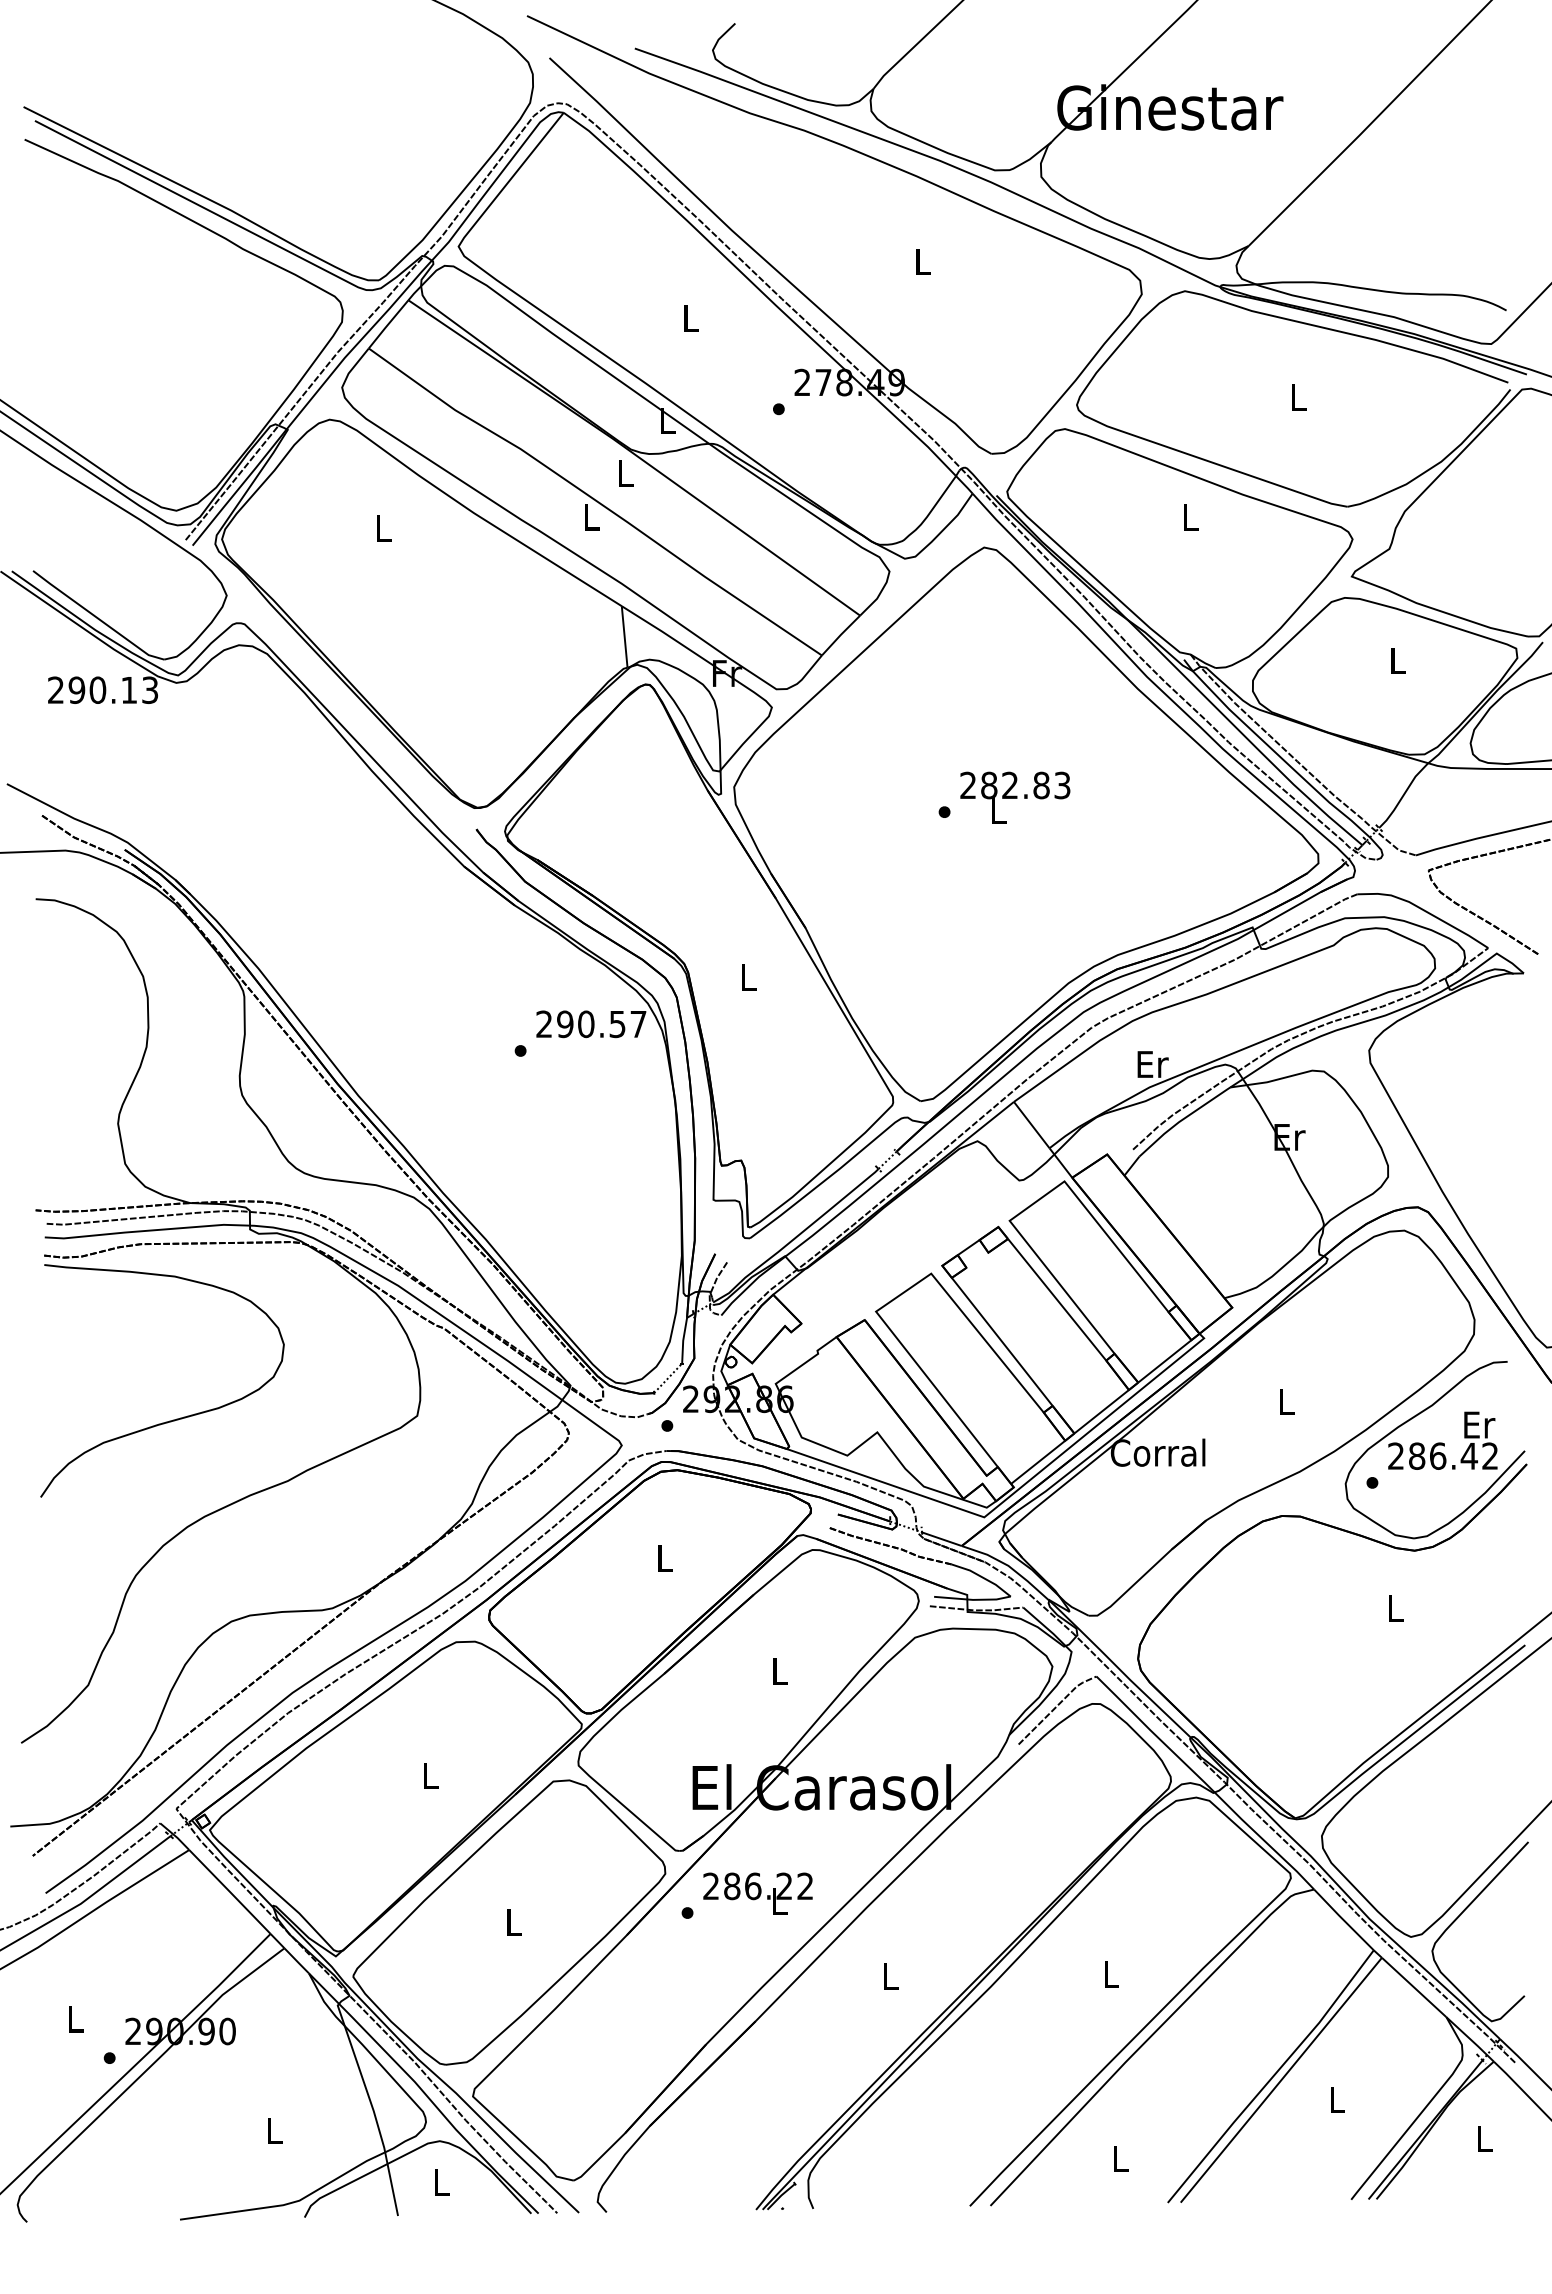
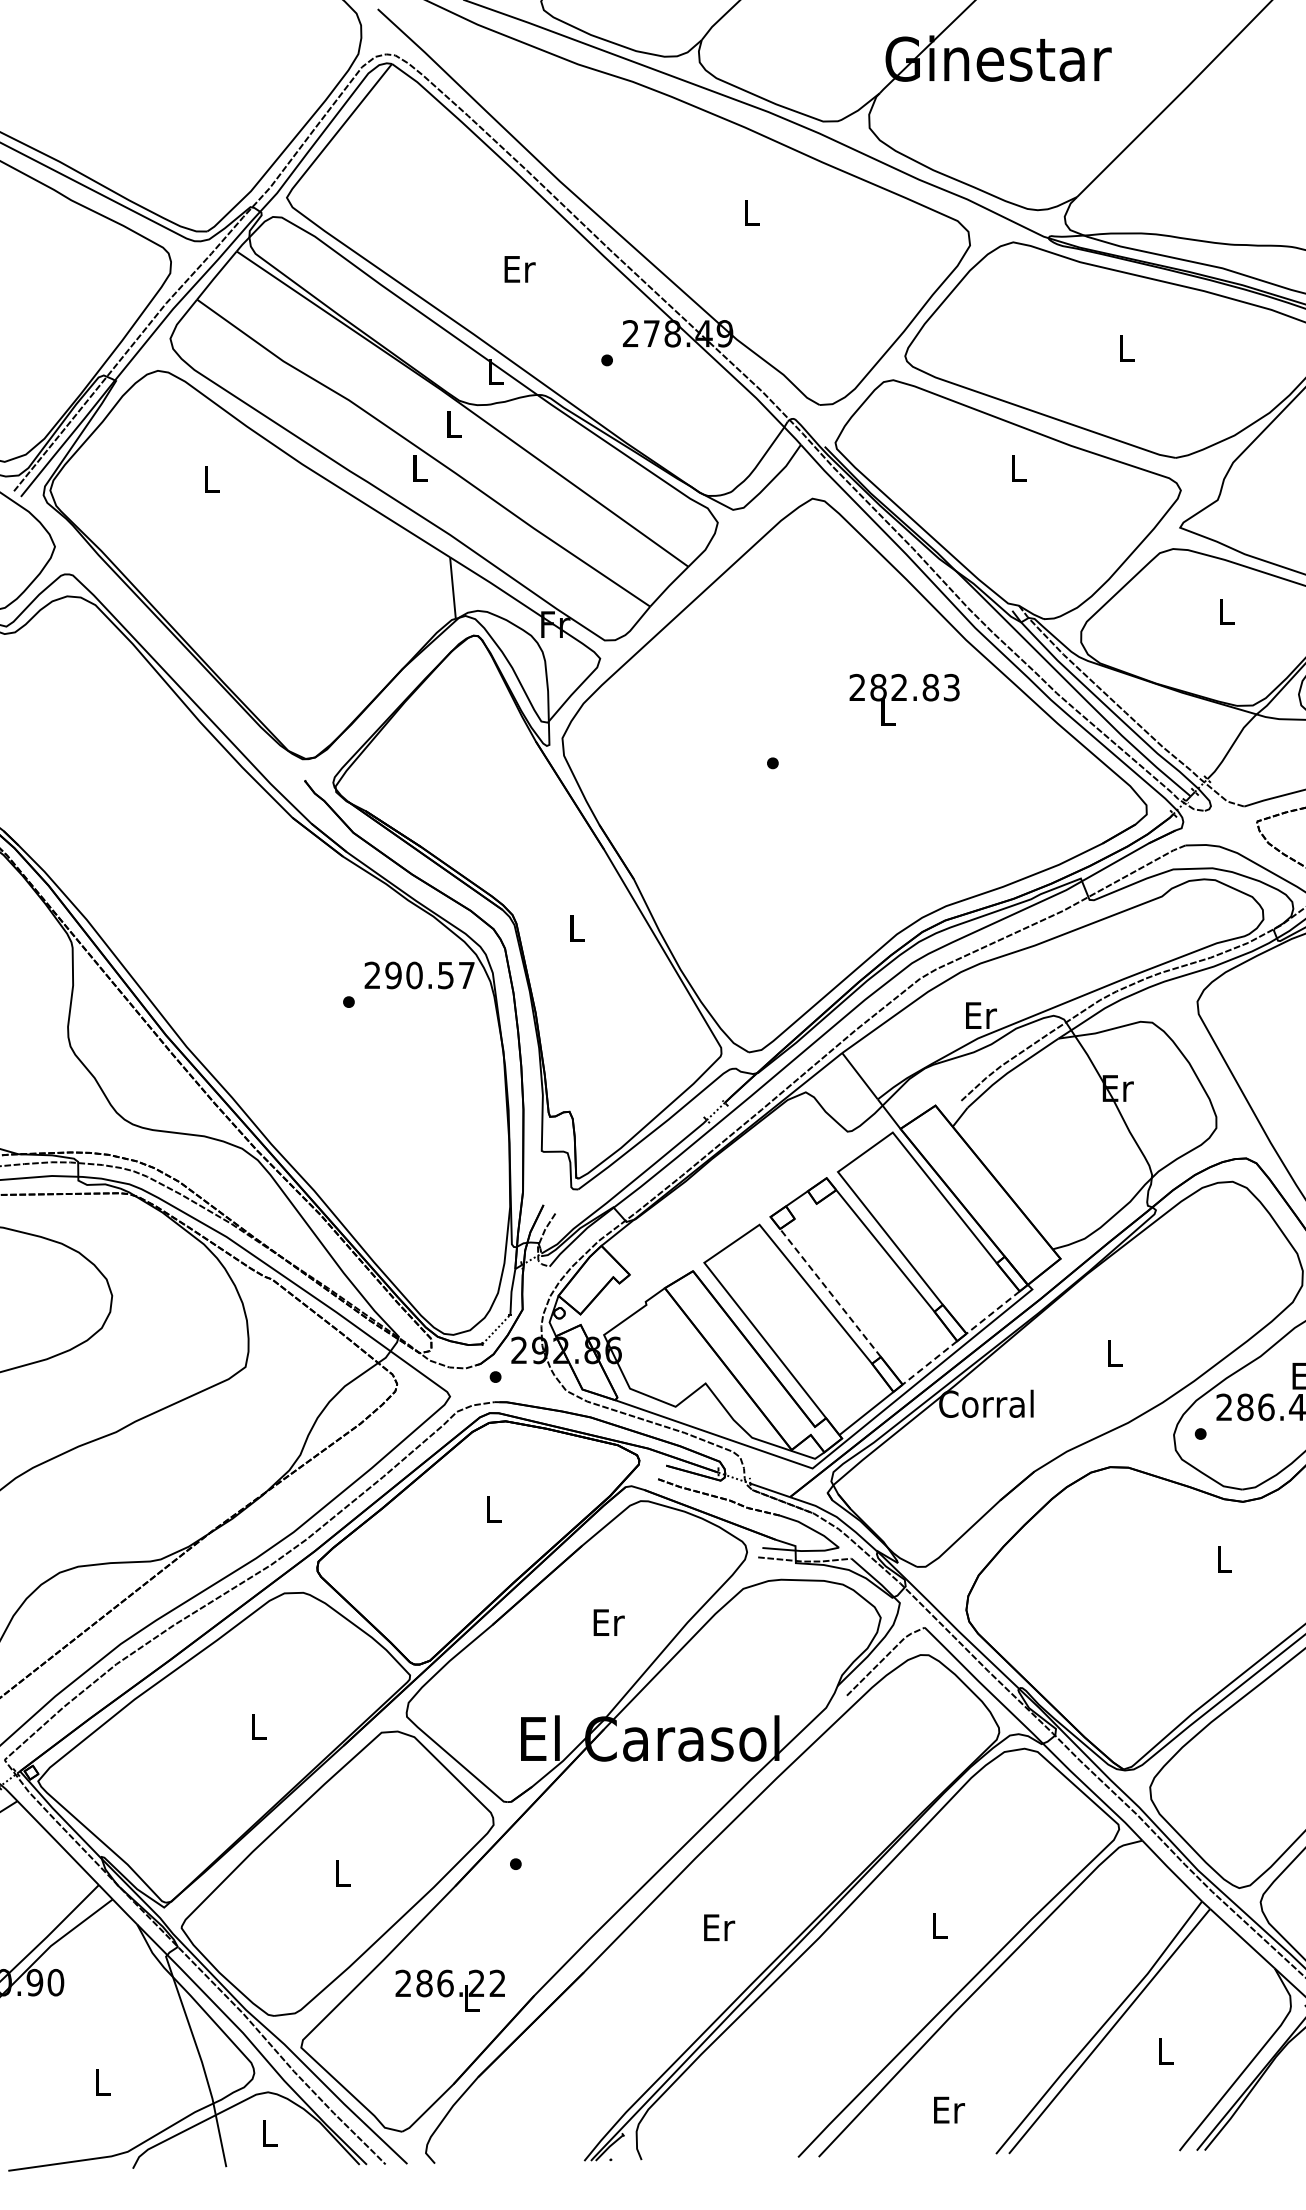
text: (691, 317) -> (519, 268), L -> Er
text: (1015, 797) -> (904, 699), moved
line: (1001, 1341) -> (829, 1292), solid -> dashed
line: (1164, 1361) -> (992, 1312), solid -> dashed
line: (1101, 1411) -> (929, 1362), solid -> dashed
text: (780, 1671) -> (608, 1622), L -> Er
text: (757, 1893) -> (449, 1990), moved
text: (890, 1976) -> (718, 1927), L -> Er
text: (1120, 2158) -> (948, 2109), L -> Er

